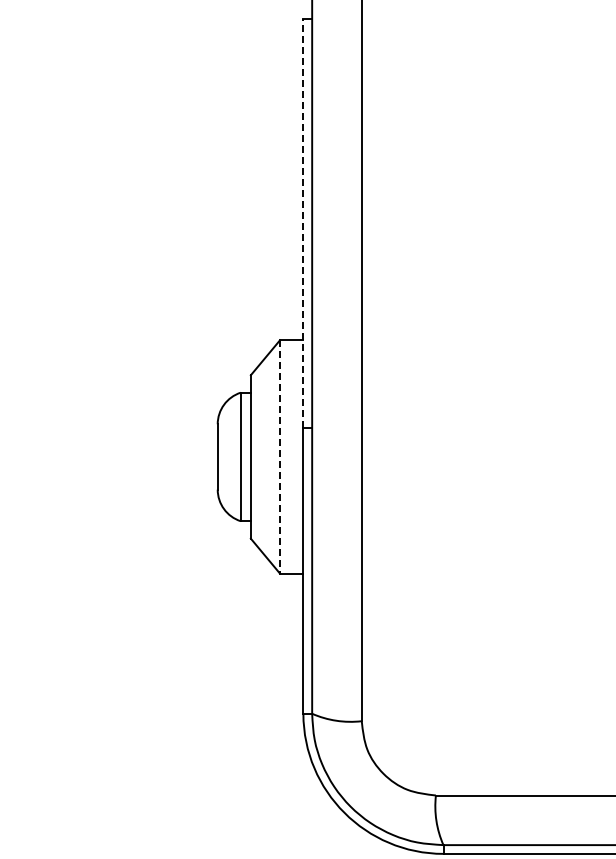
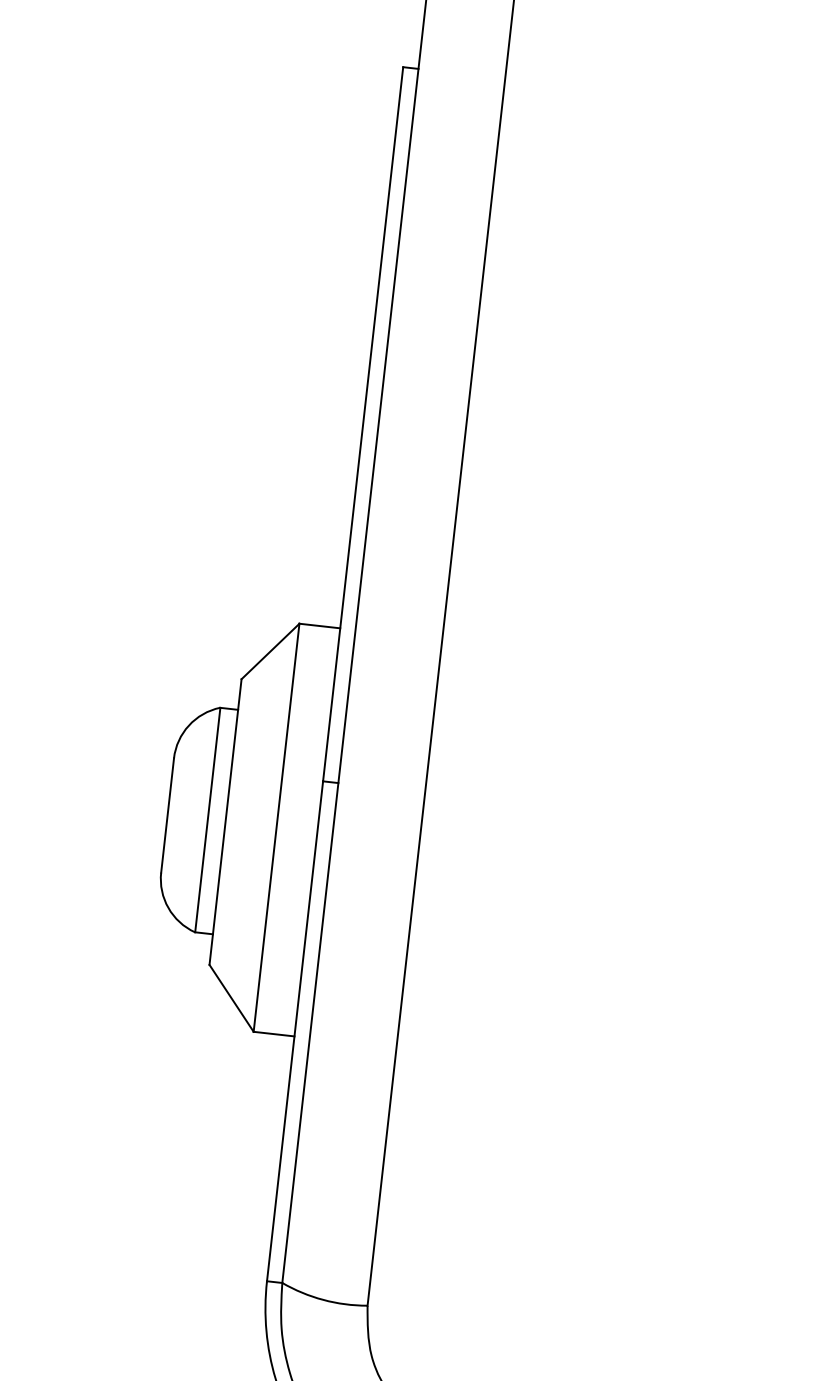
line: (303, 222) -> (363, 422), dashed -> solid
line: (280, 456) -> (277, 827), dashed -> solid

